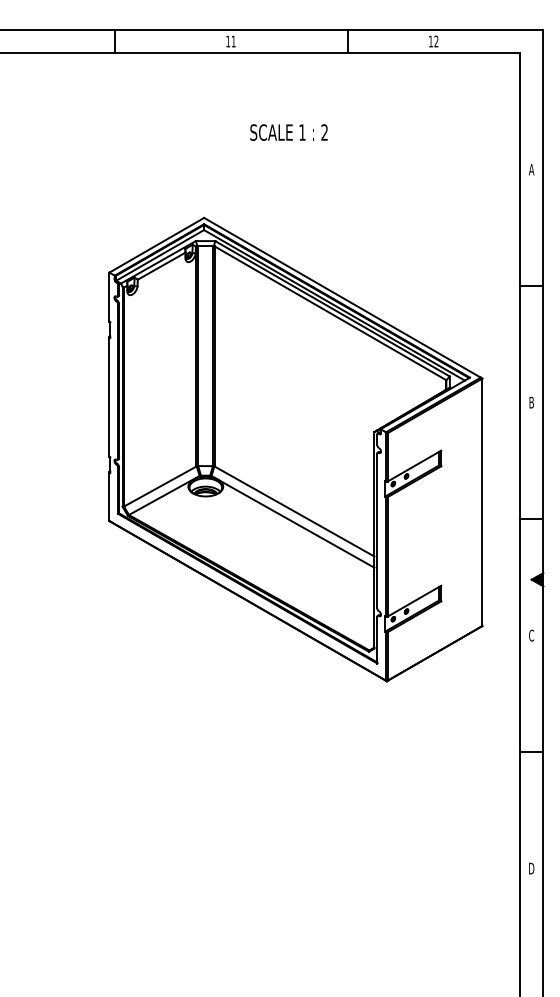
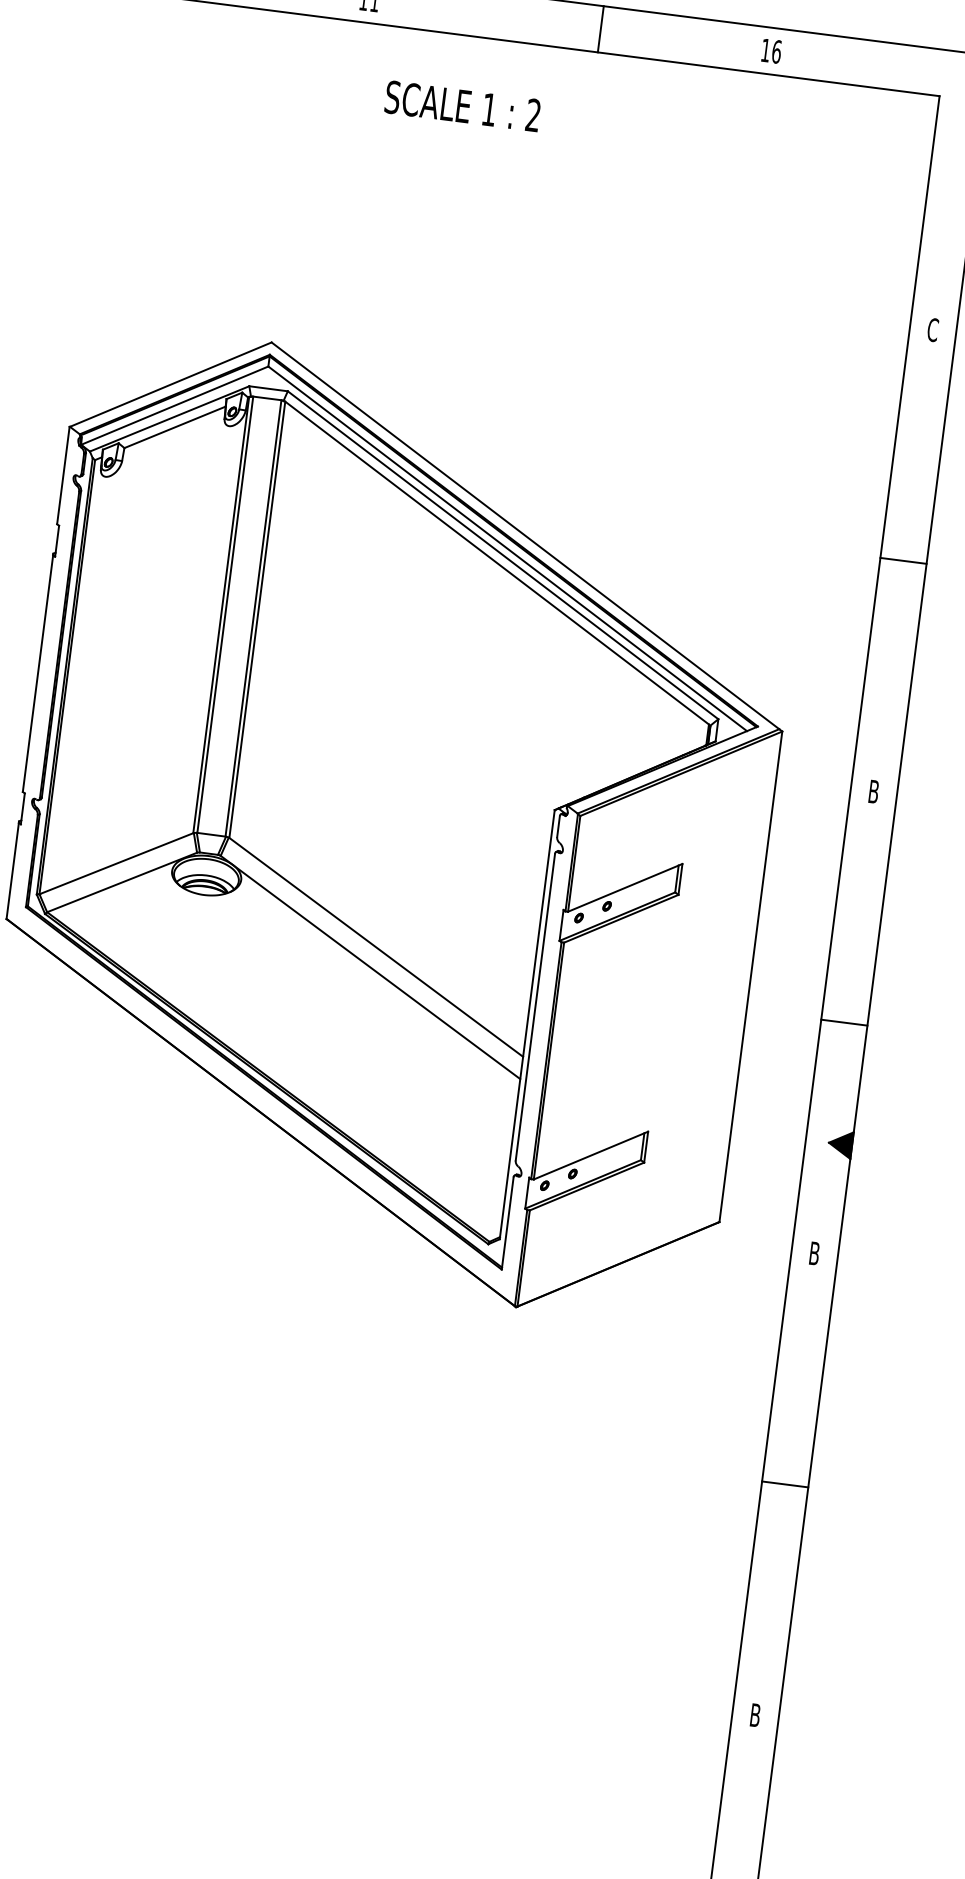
text: (436, 41) -> (776, 51), 12 -> 16
text: (288, 132) -> (461, 106), moved
text: (531, 169) -> (932, 329), A -> C
text: (531, 635) -> (814, 1253), C -> B
text: (531, 868) -> (755, 1715), D -> B

